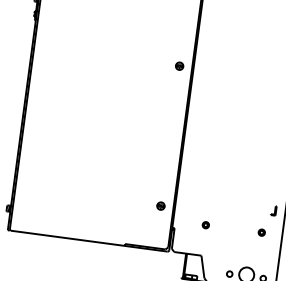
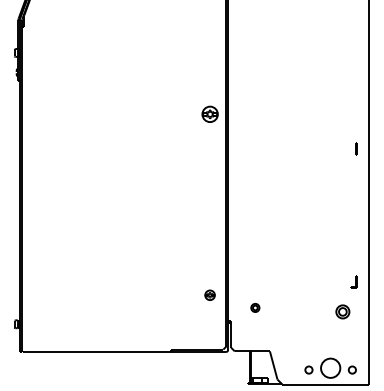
part: (179, 66) -> (209, 114), size x1.6
part: (206, 224) -> (255, 307), moved
part: (261, 232) -> (342, 311), size x1.6

